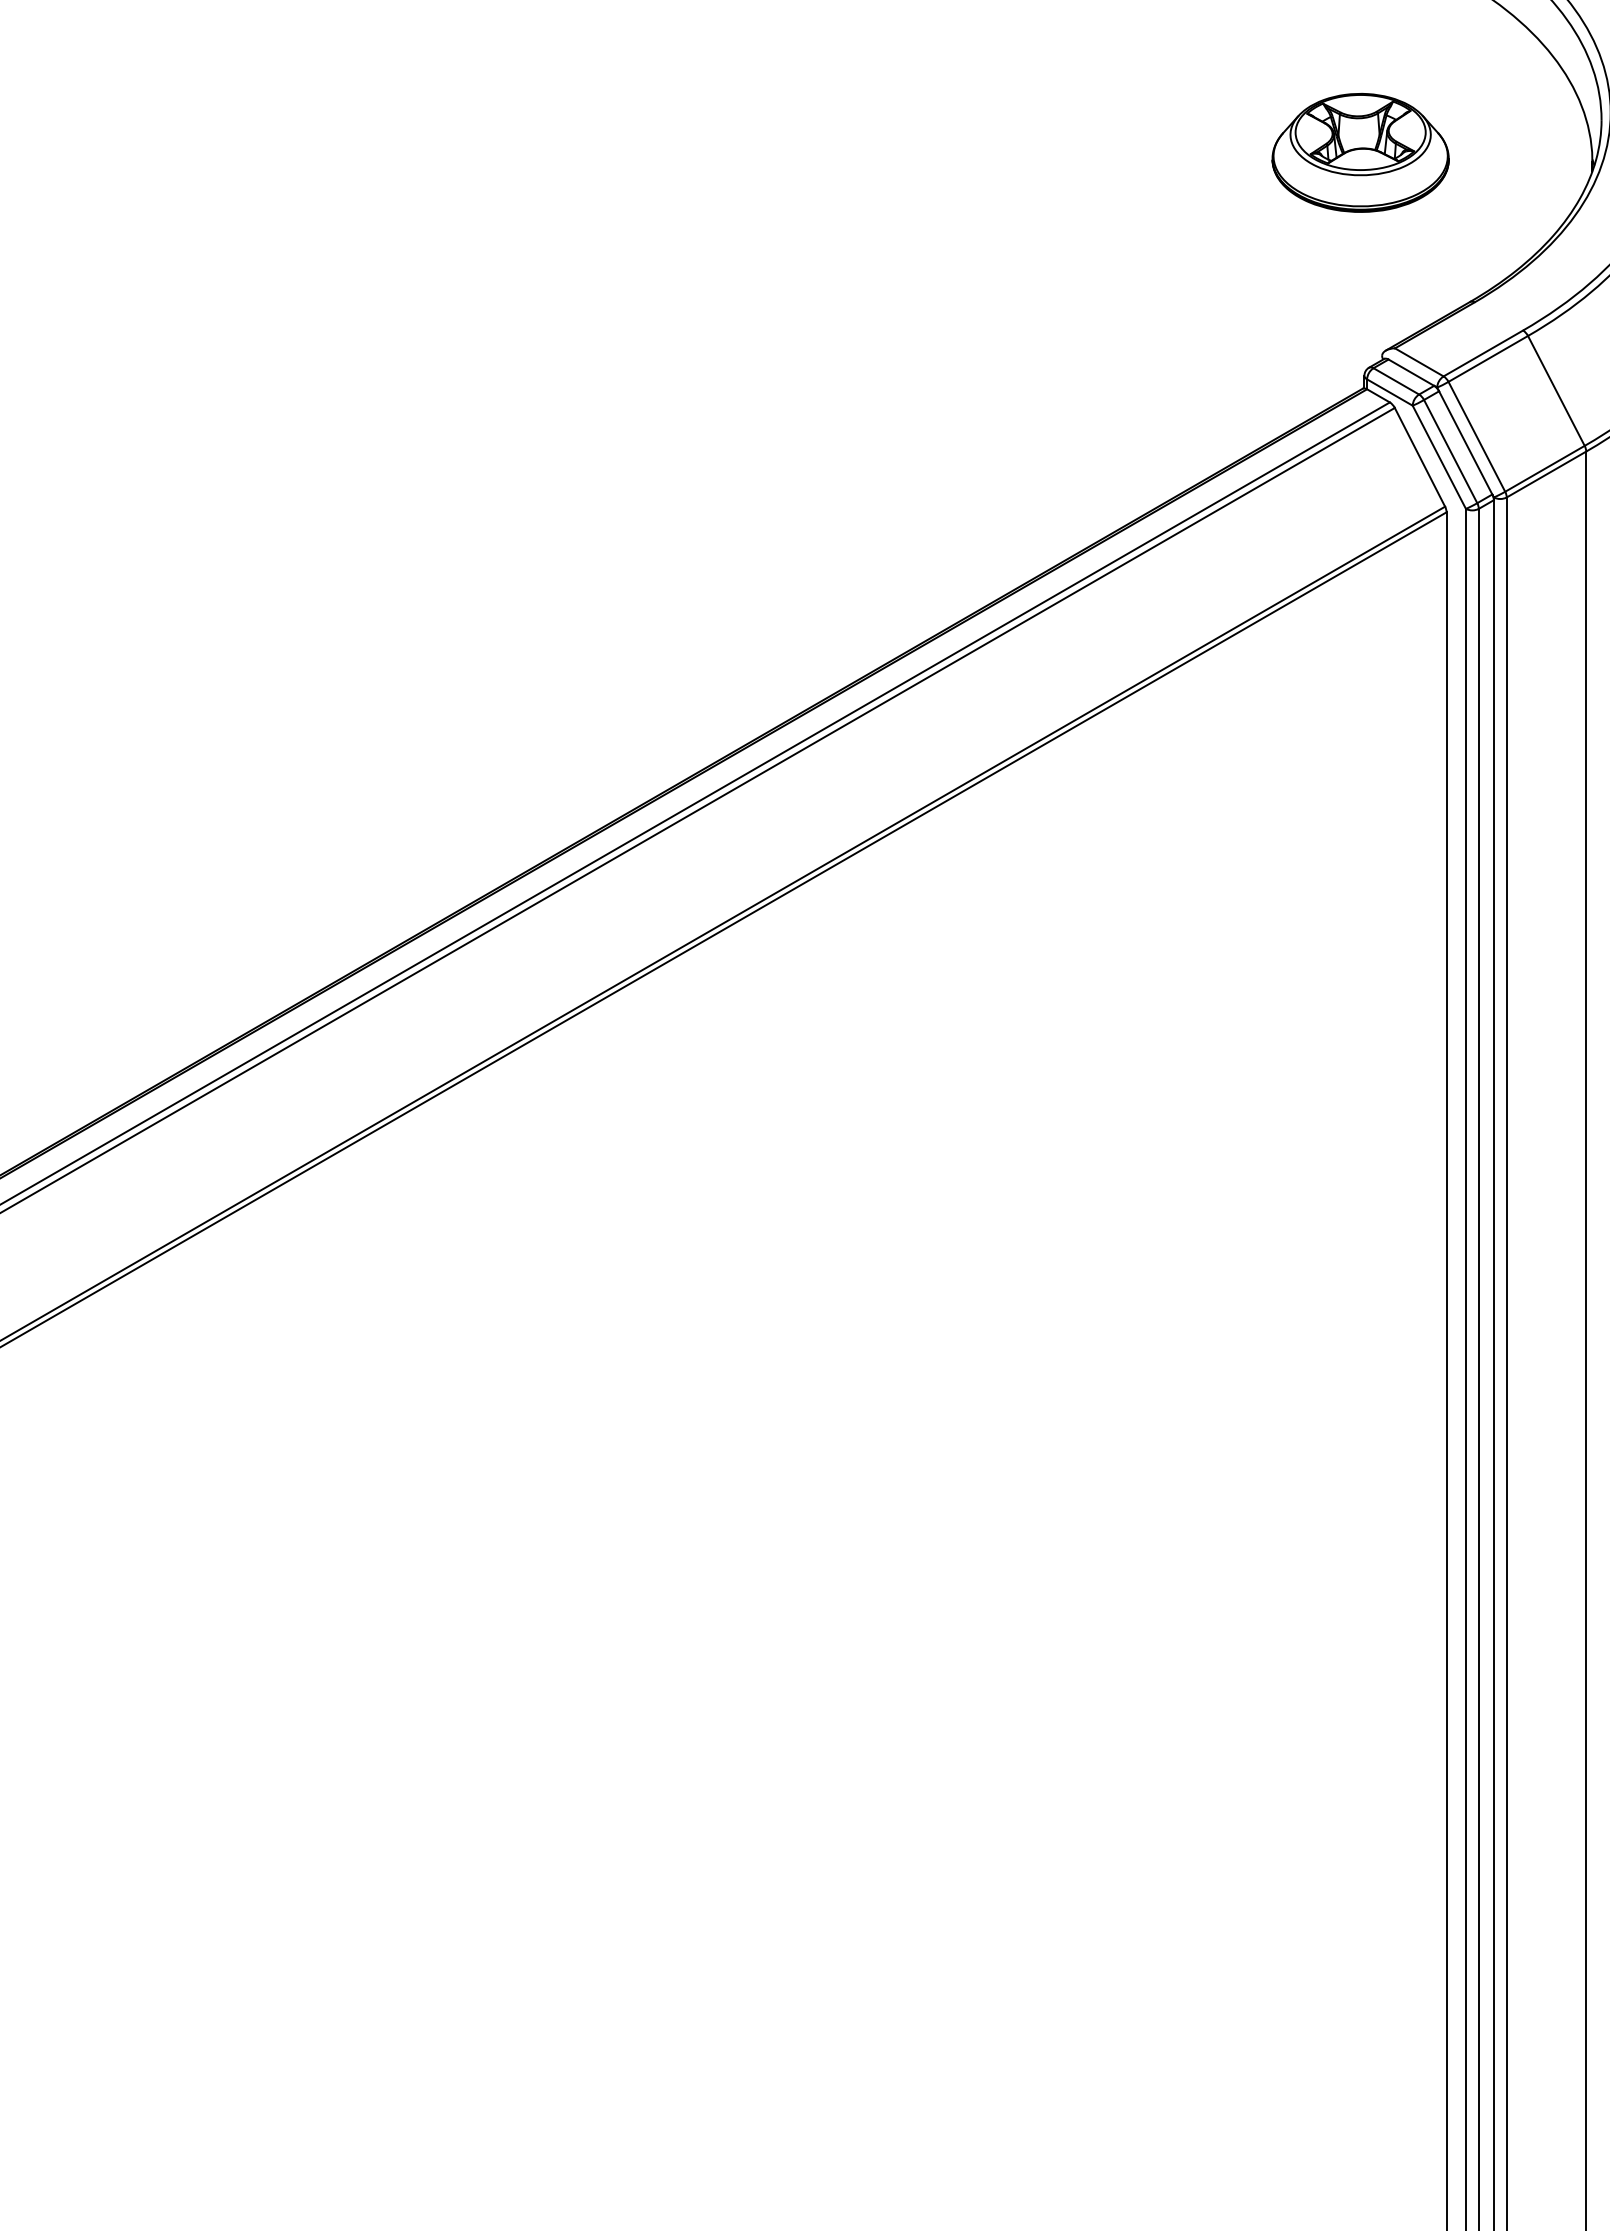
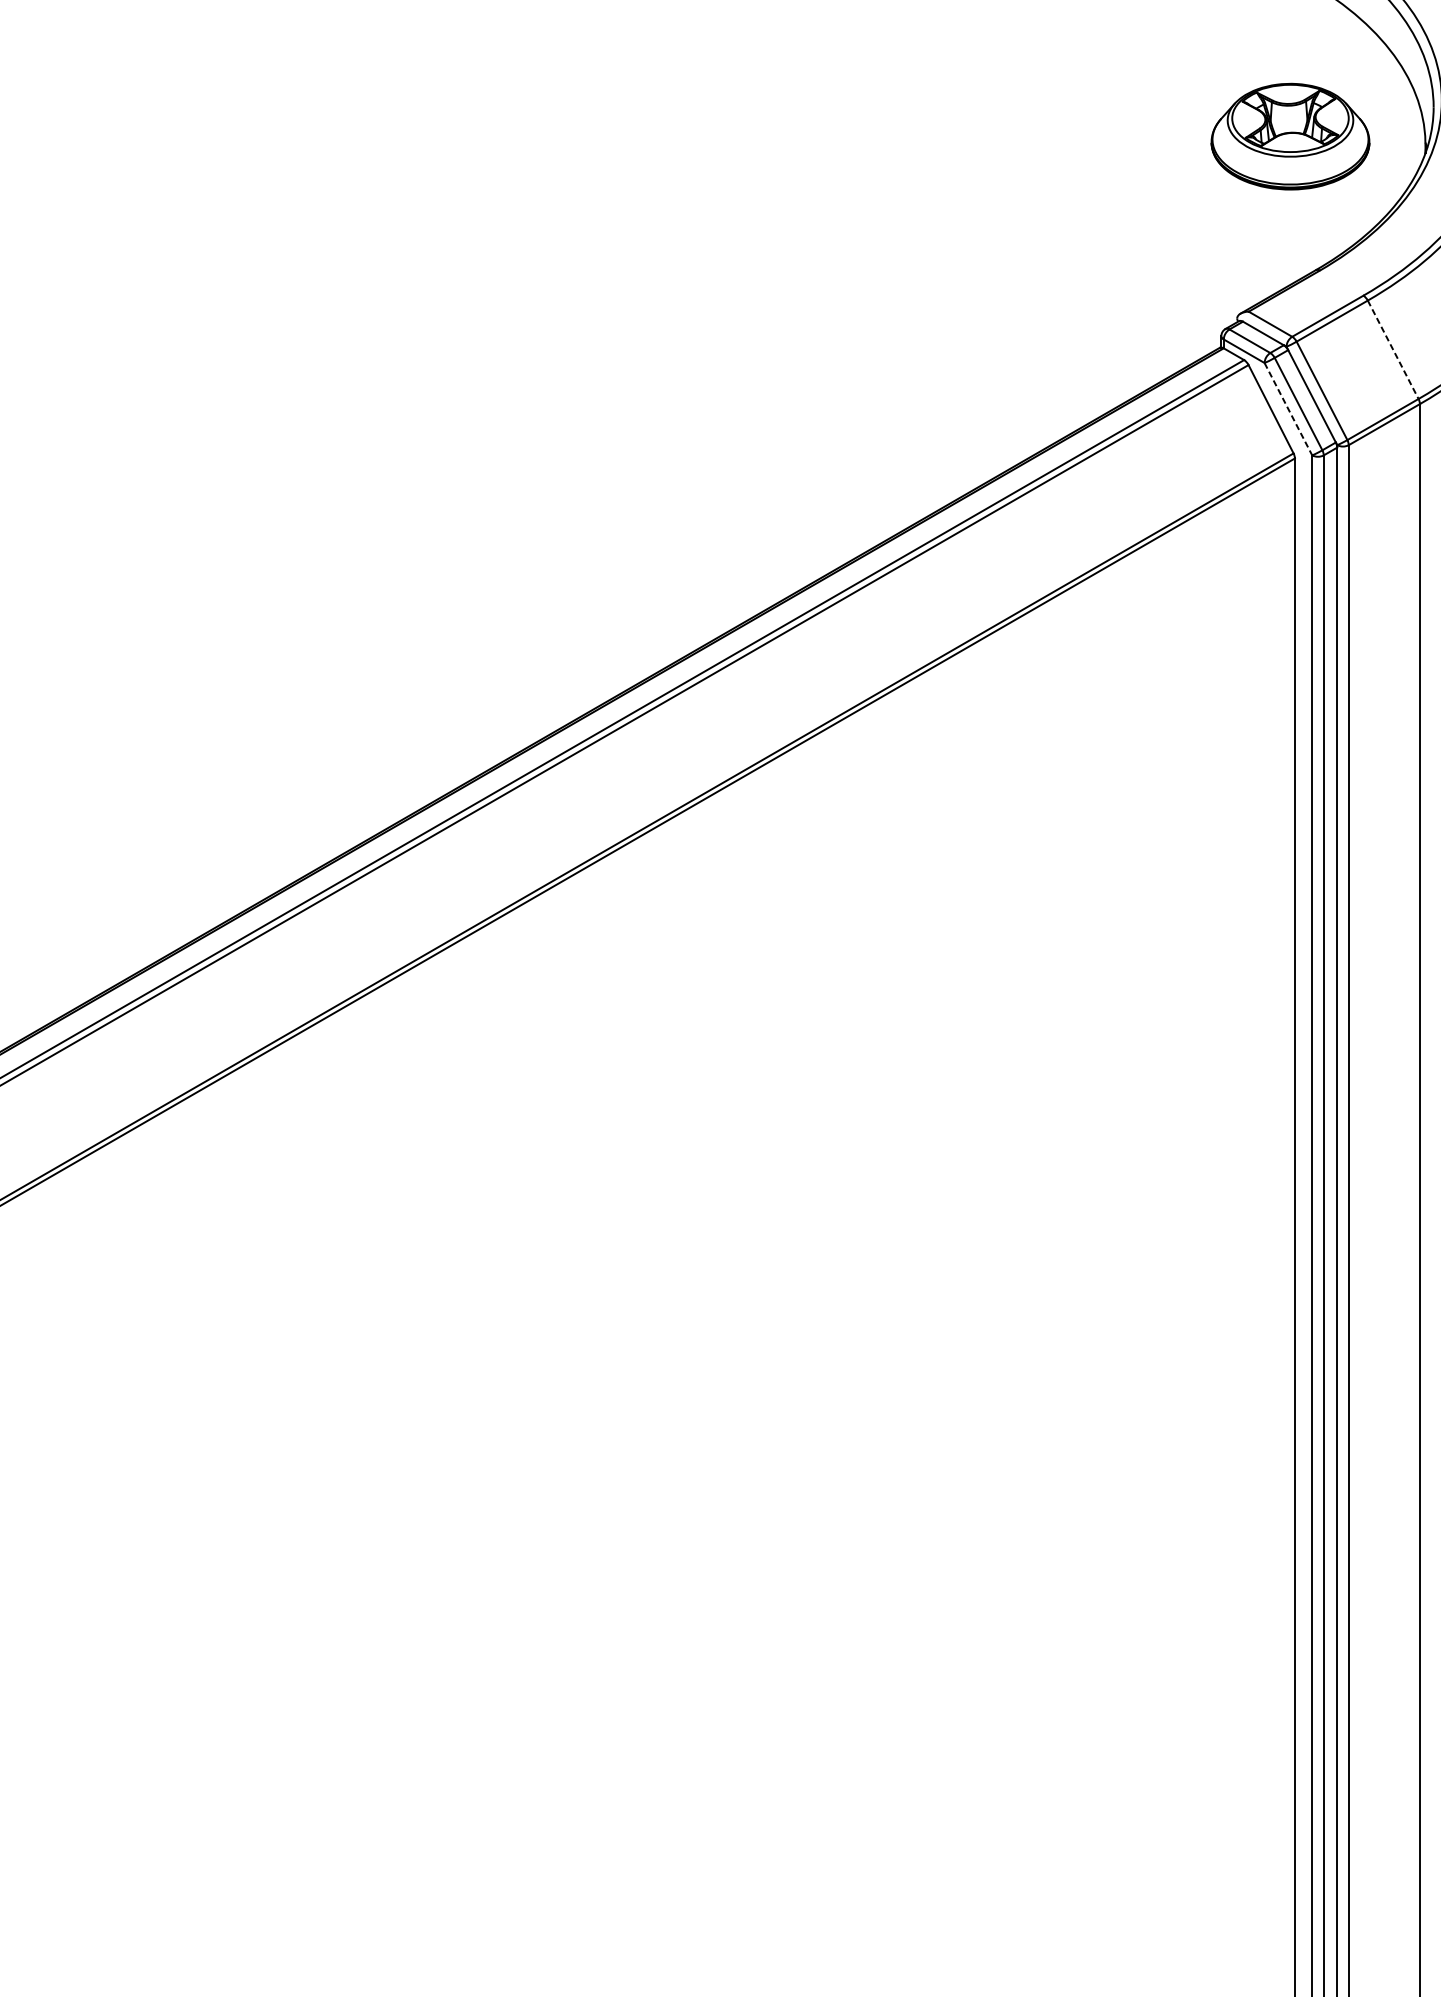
part: (1360, 152) -> (1290, 136), moved
line: (1556, 390) -> (1393, 349), solid -> dashed
line: (1439, 457) -> (1288, 409), solid -> dashed

